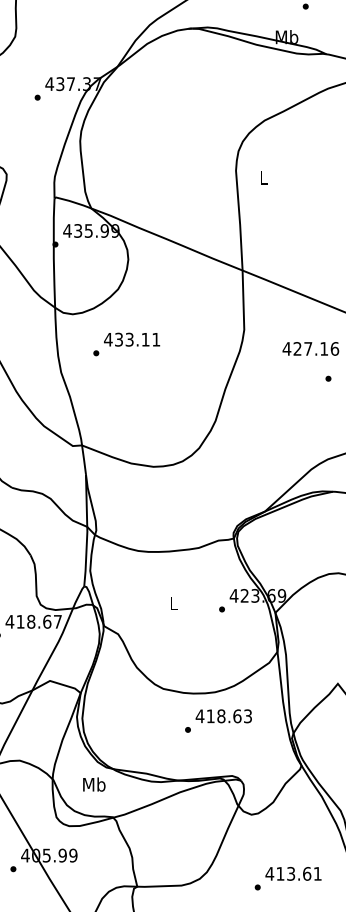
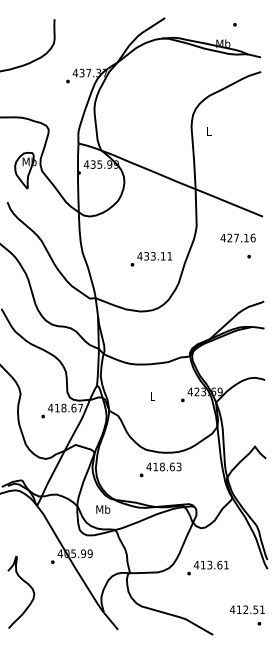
text: (126, 344) -> (151, 259), moved
text: (218, 720) -> (160, 469), moved
text: (287, 877) -> (207, 567), moved

